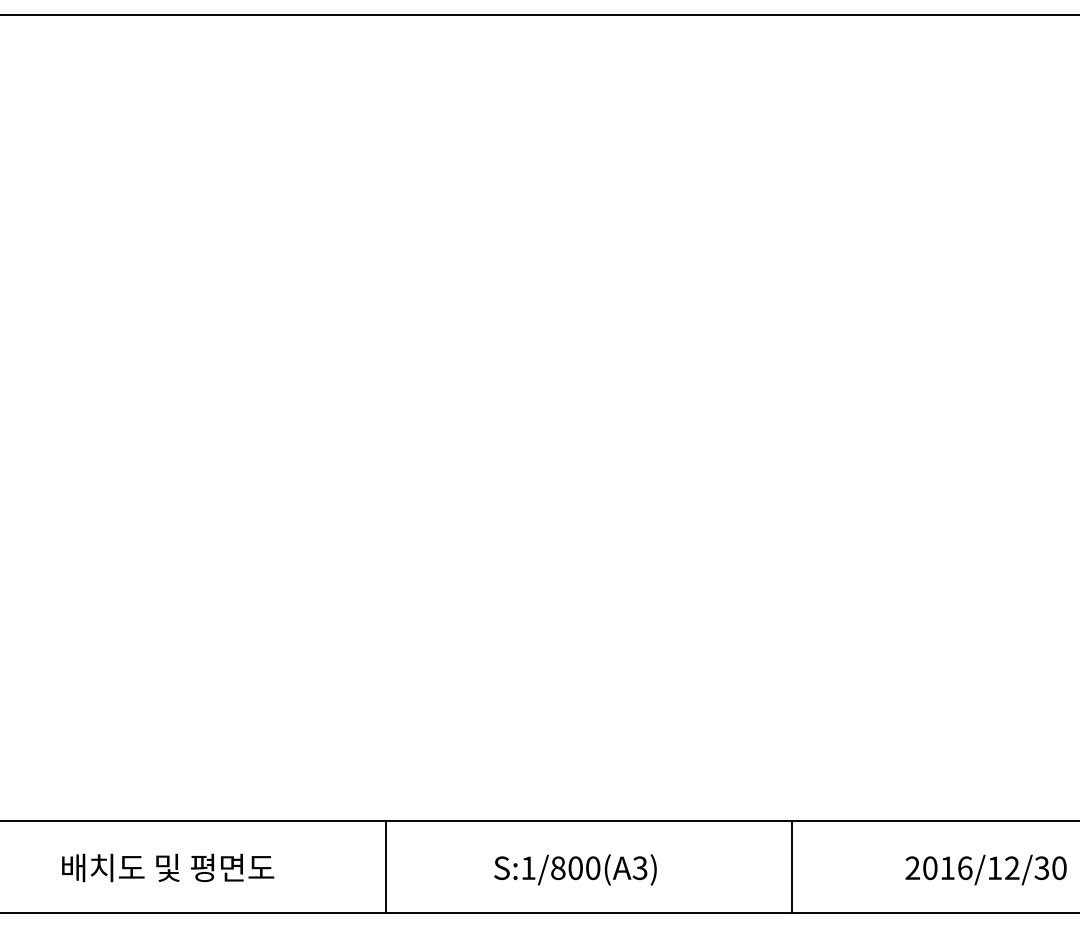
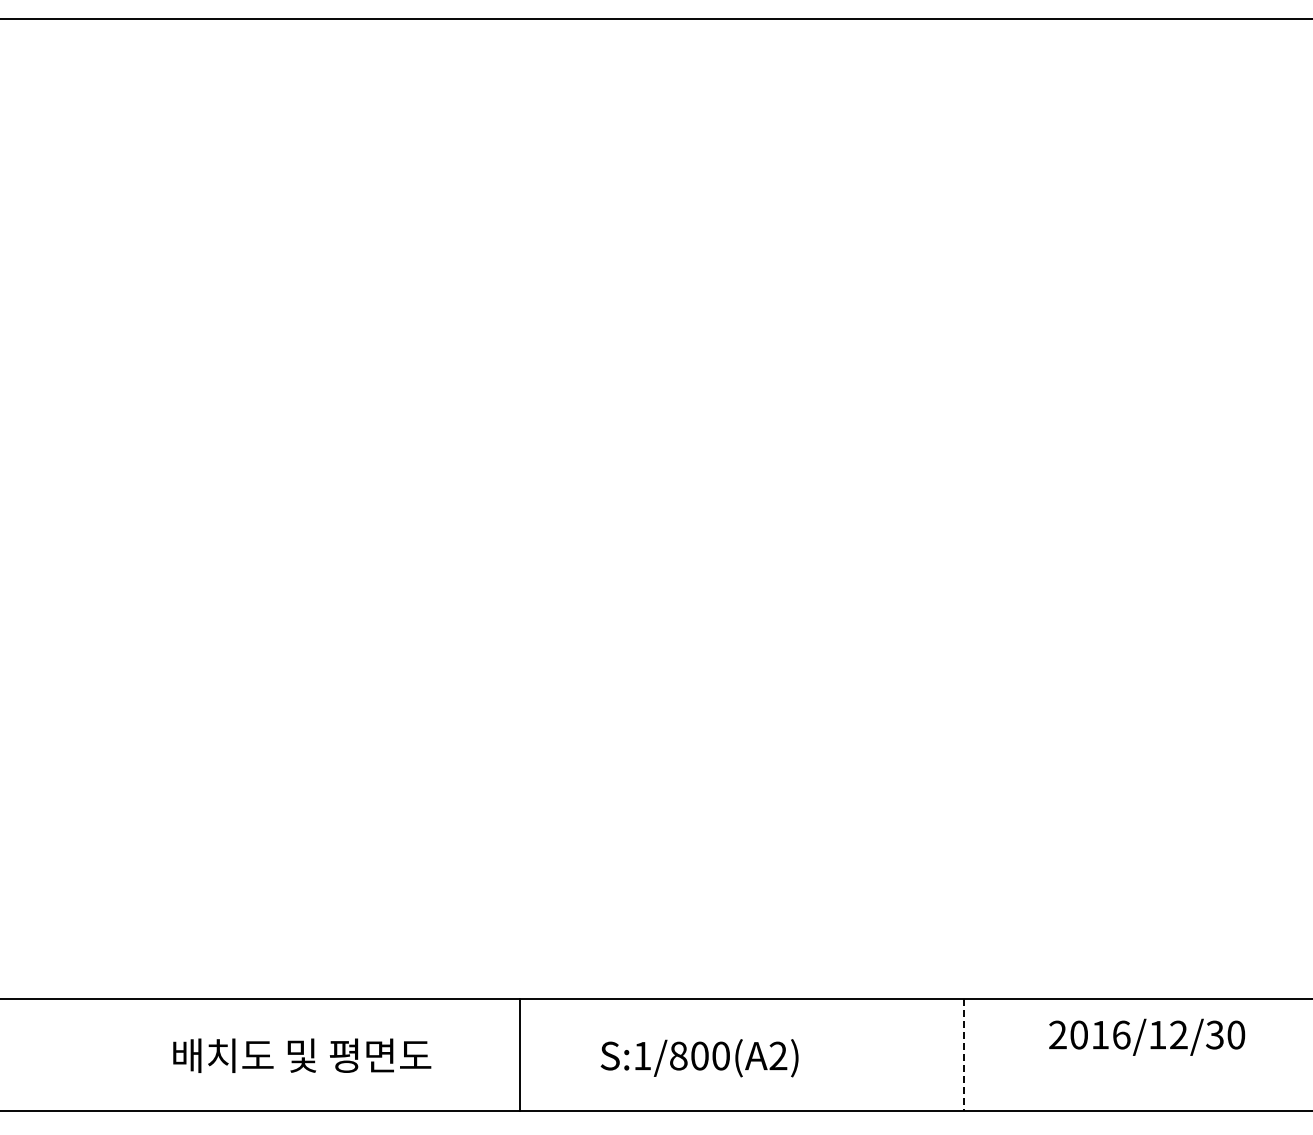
line: (386, 866) -> (520, 1054), moved
text: (168, 867) -> (302, 1055), moved
line: (792, 867) -> (963, 1055), solid -> dashed
text: (640, 868) -> (778, 1056), S:1/800(A3) -> S:1/800(A2)
text: (986, 869) -> (1147, 1036), moved

